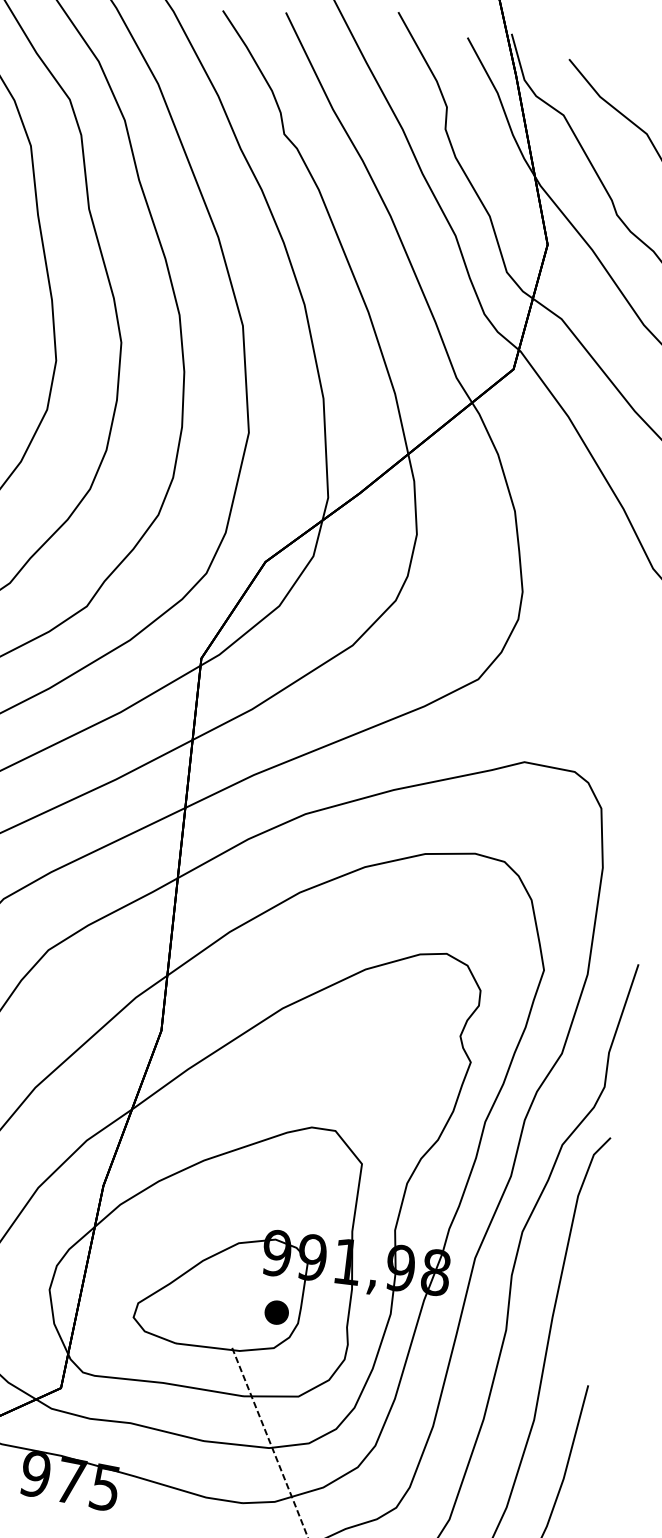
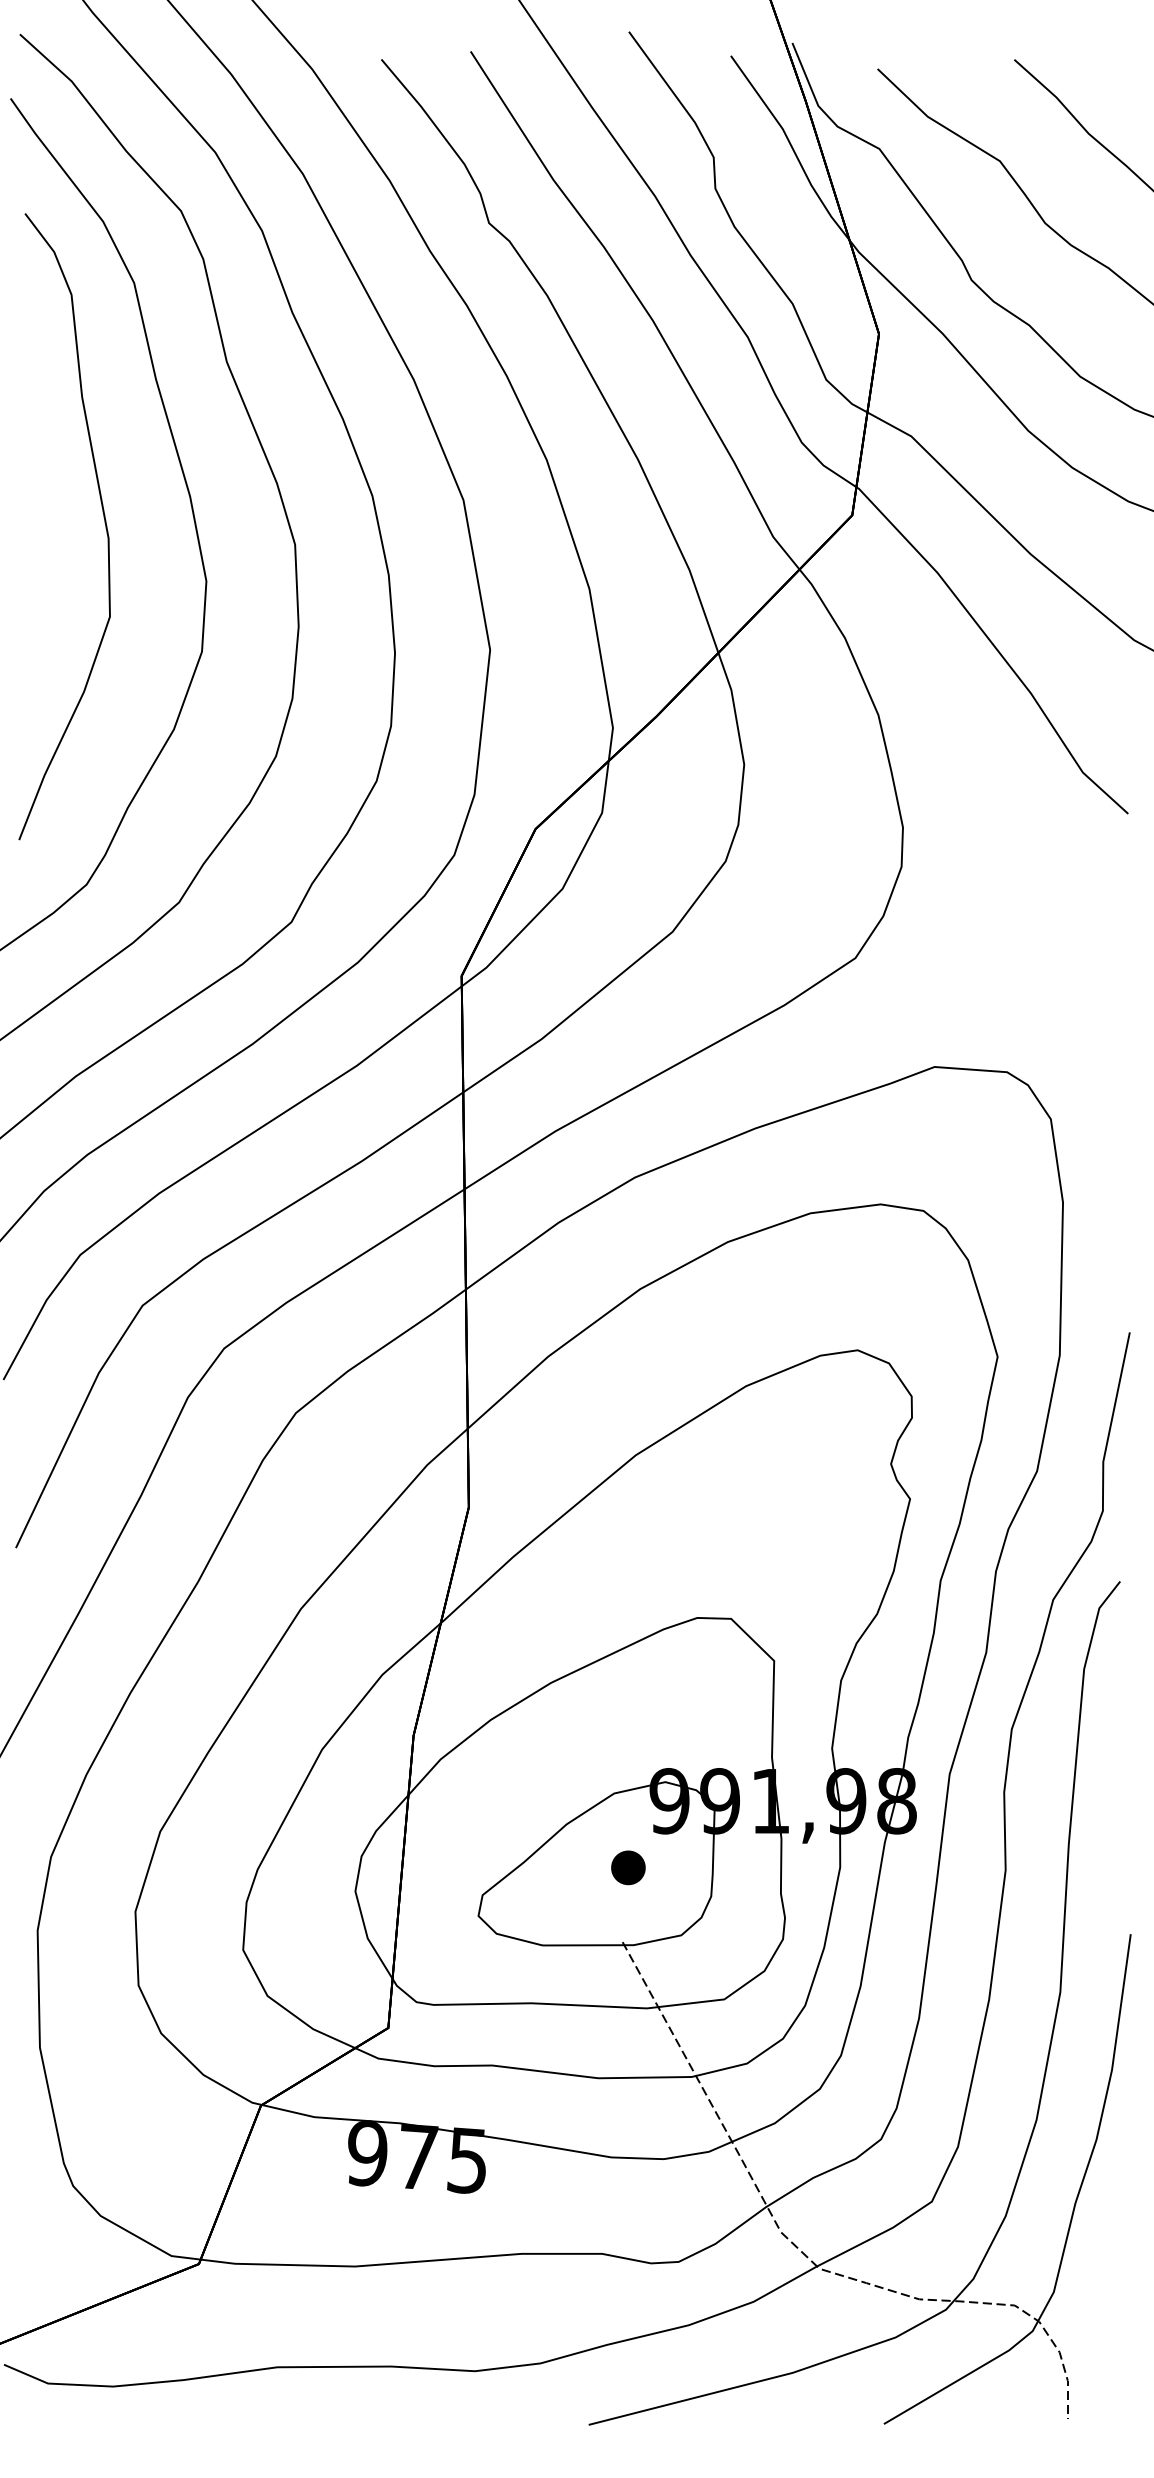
part: (276, 1312) -> (628, 1867), moved

